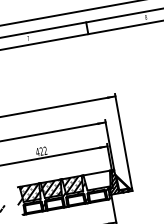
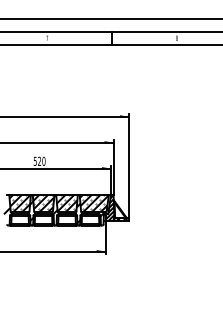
text: (41, 150) -> (39, 160), 422 -> 520
hatch: (97, 180) -> (93, 202), added

